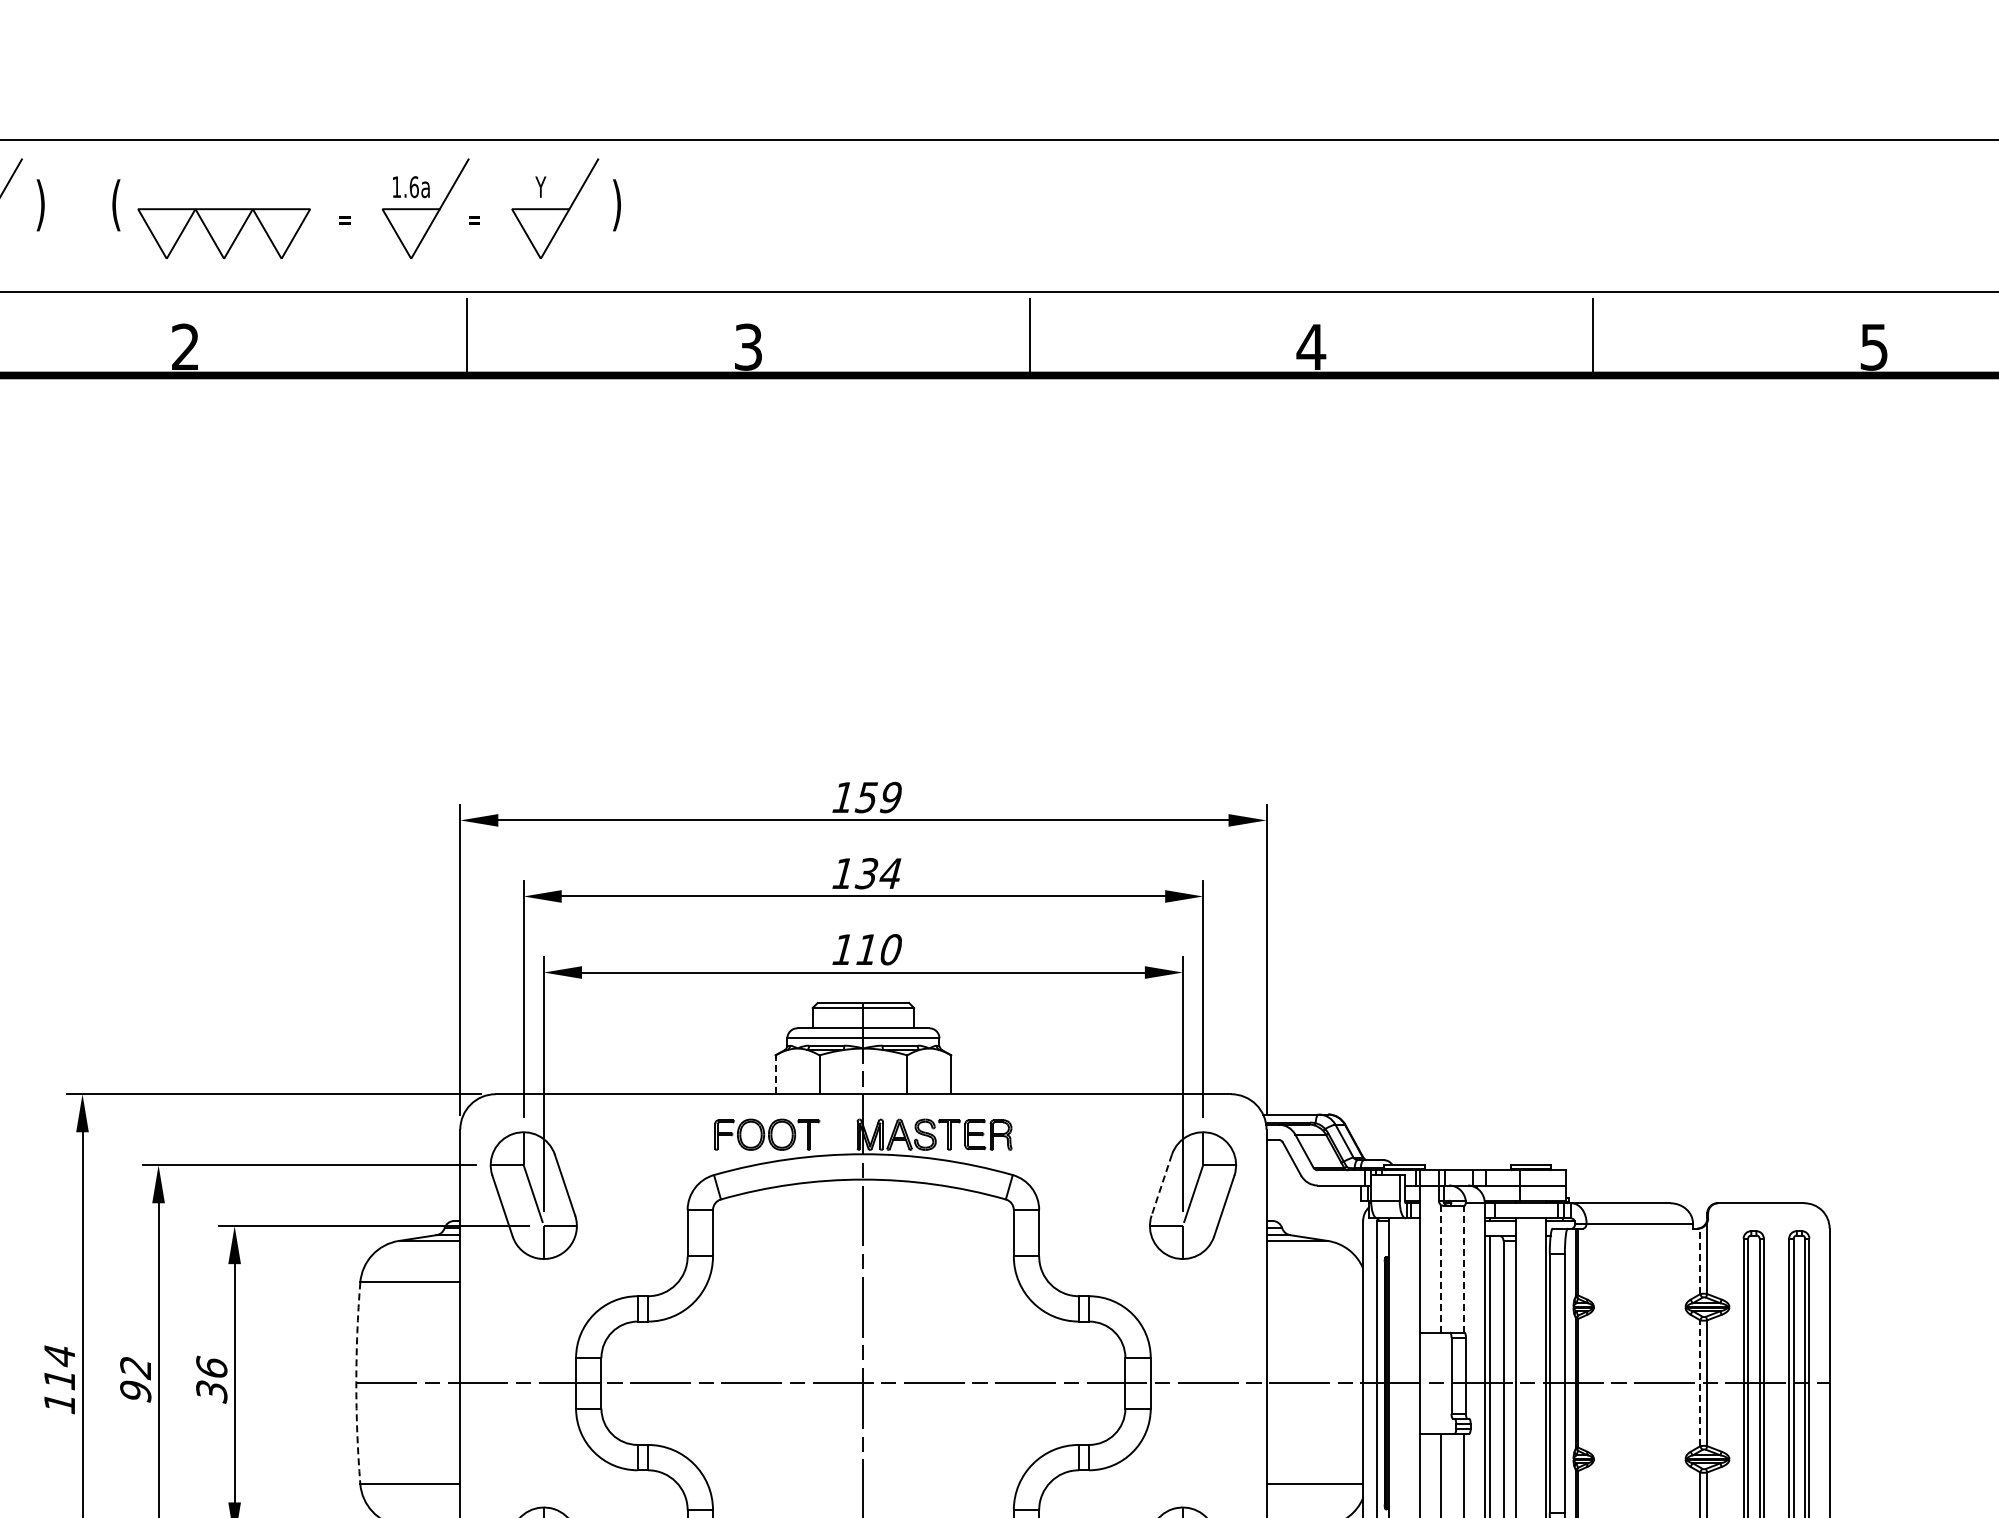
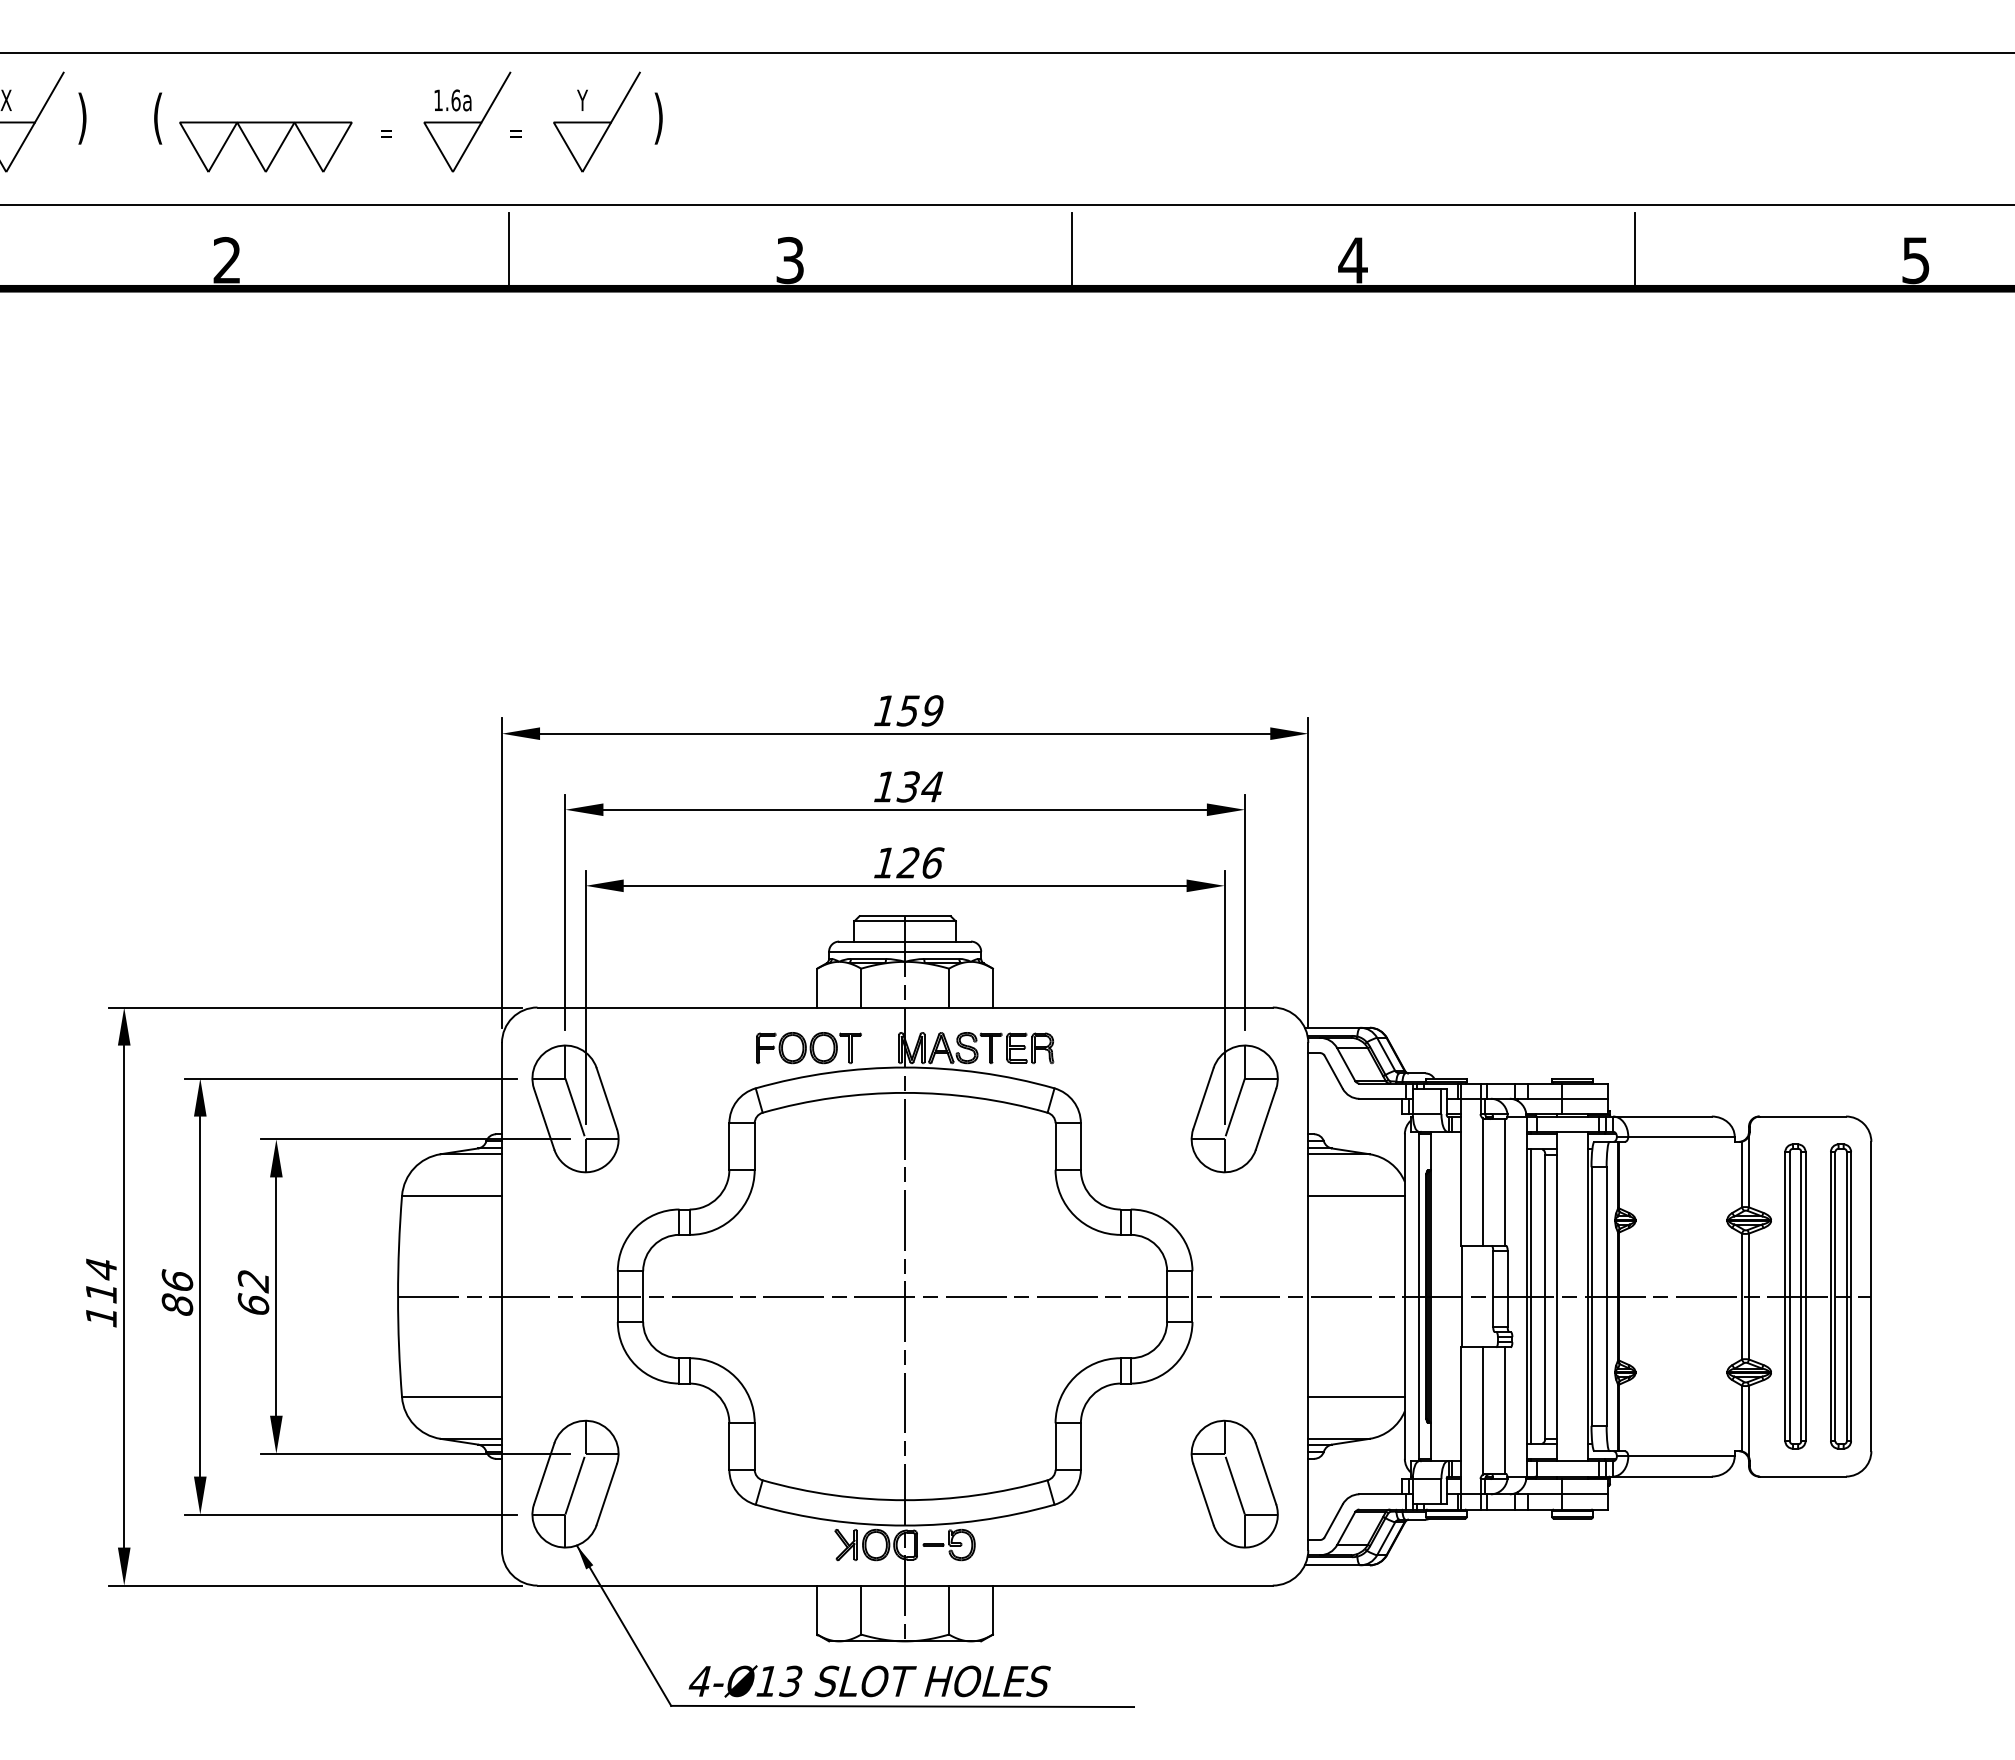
text: (878, 949) -> (920, 862), 110 -> 126
line: (775, 1074) -> (817, 987), dashed -> solid
line: (1161, 1185) -> (1203, 1098), dashed -> solid
line: (1700, 1261) -> (1742, 1174), dashed -> solid
line: (1463, 1268) -> (1505, 1181), dashed -> solid
line: (1440, 1269) -> (1482, 1182), dashed -> solid
line: (1314, 1282) -> (1356, 1195), added
text: (135, 1379) -> (177, 1292), 92 -> 86
text: (211, 1380) -> (253, 1293), 36 -> 62
arc: (356, 1383) -> (398, 1296), dashed -> solid
line: (1700, 1383) -> (1742, 1296), dashed -> solid

